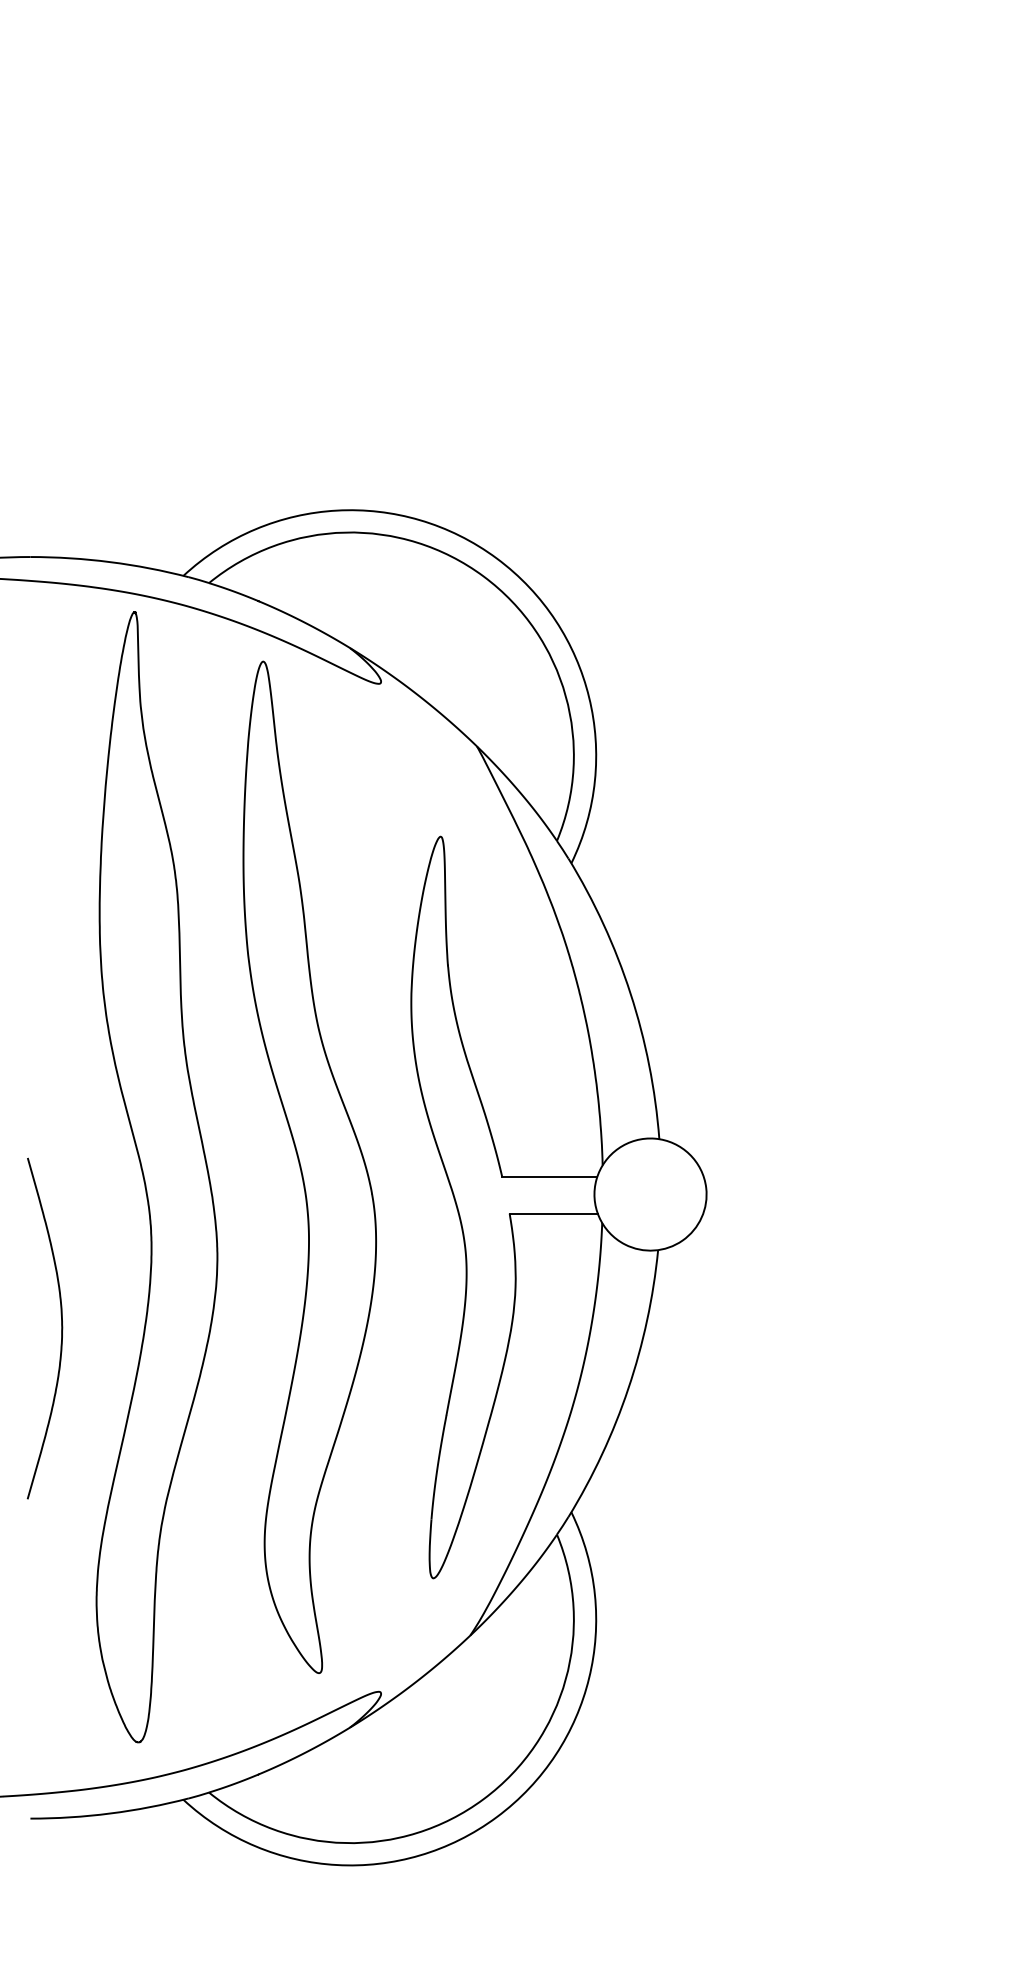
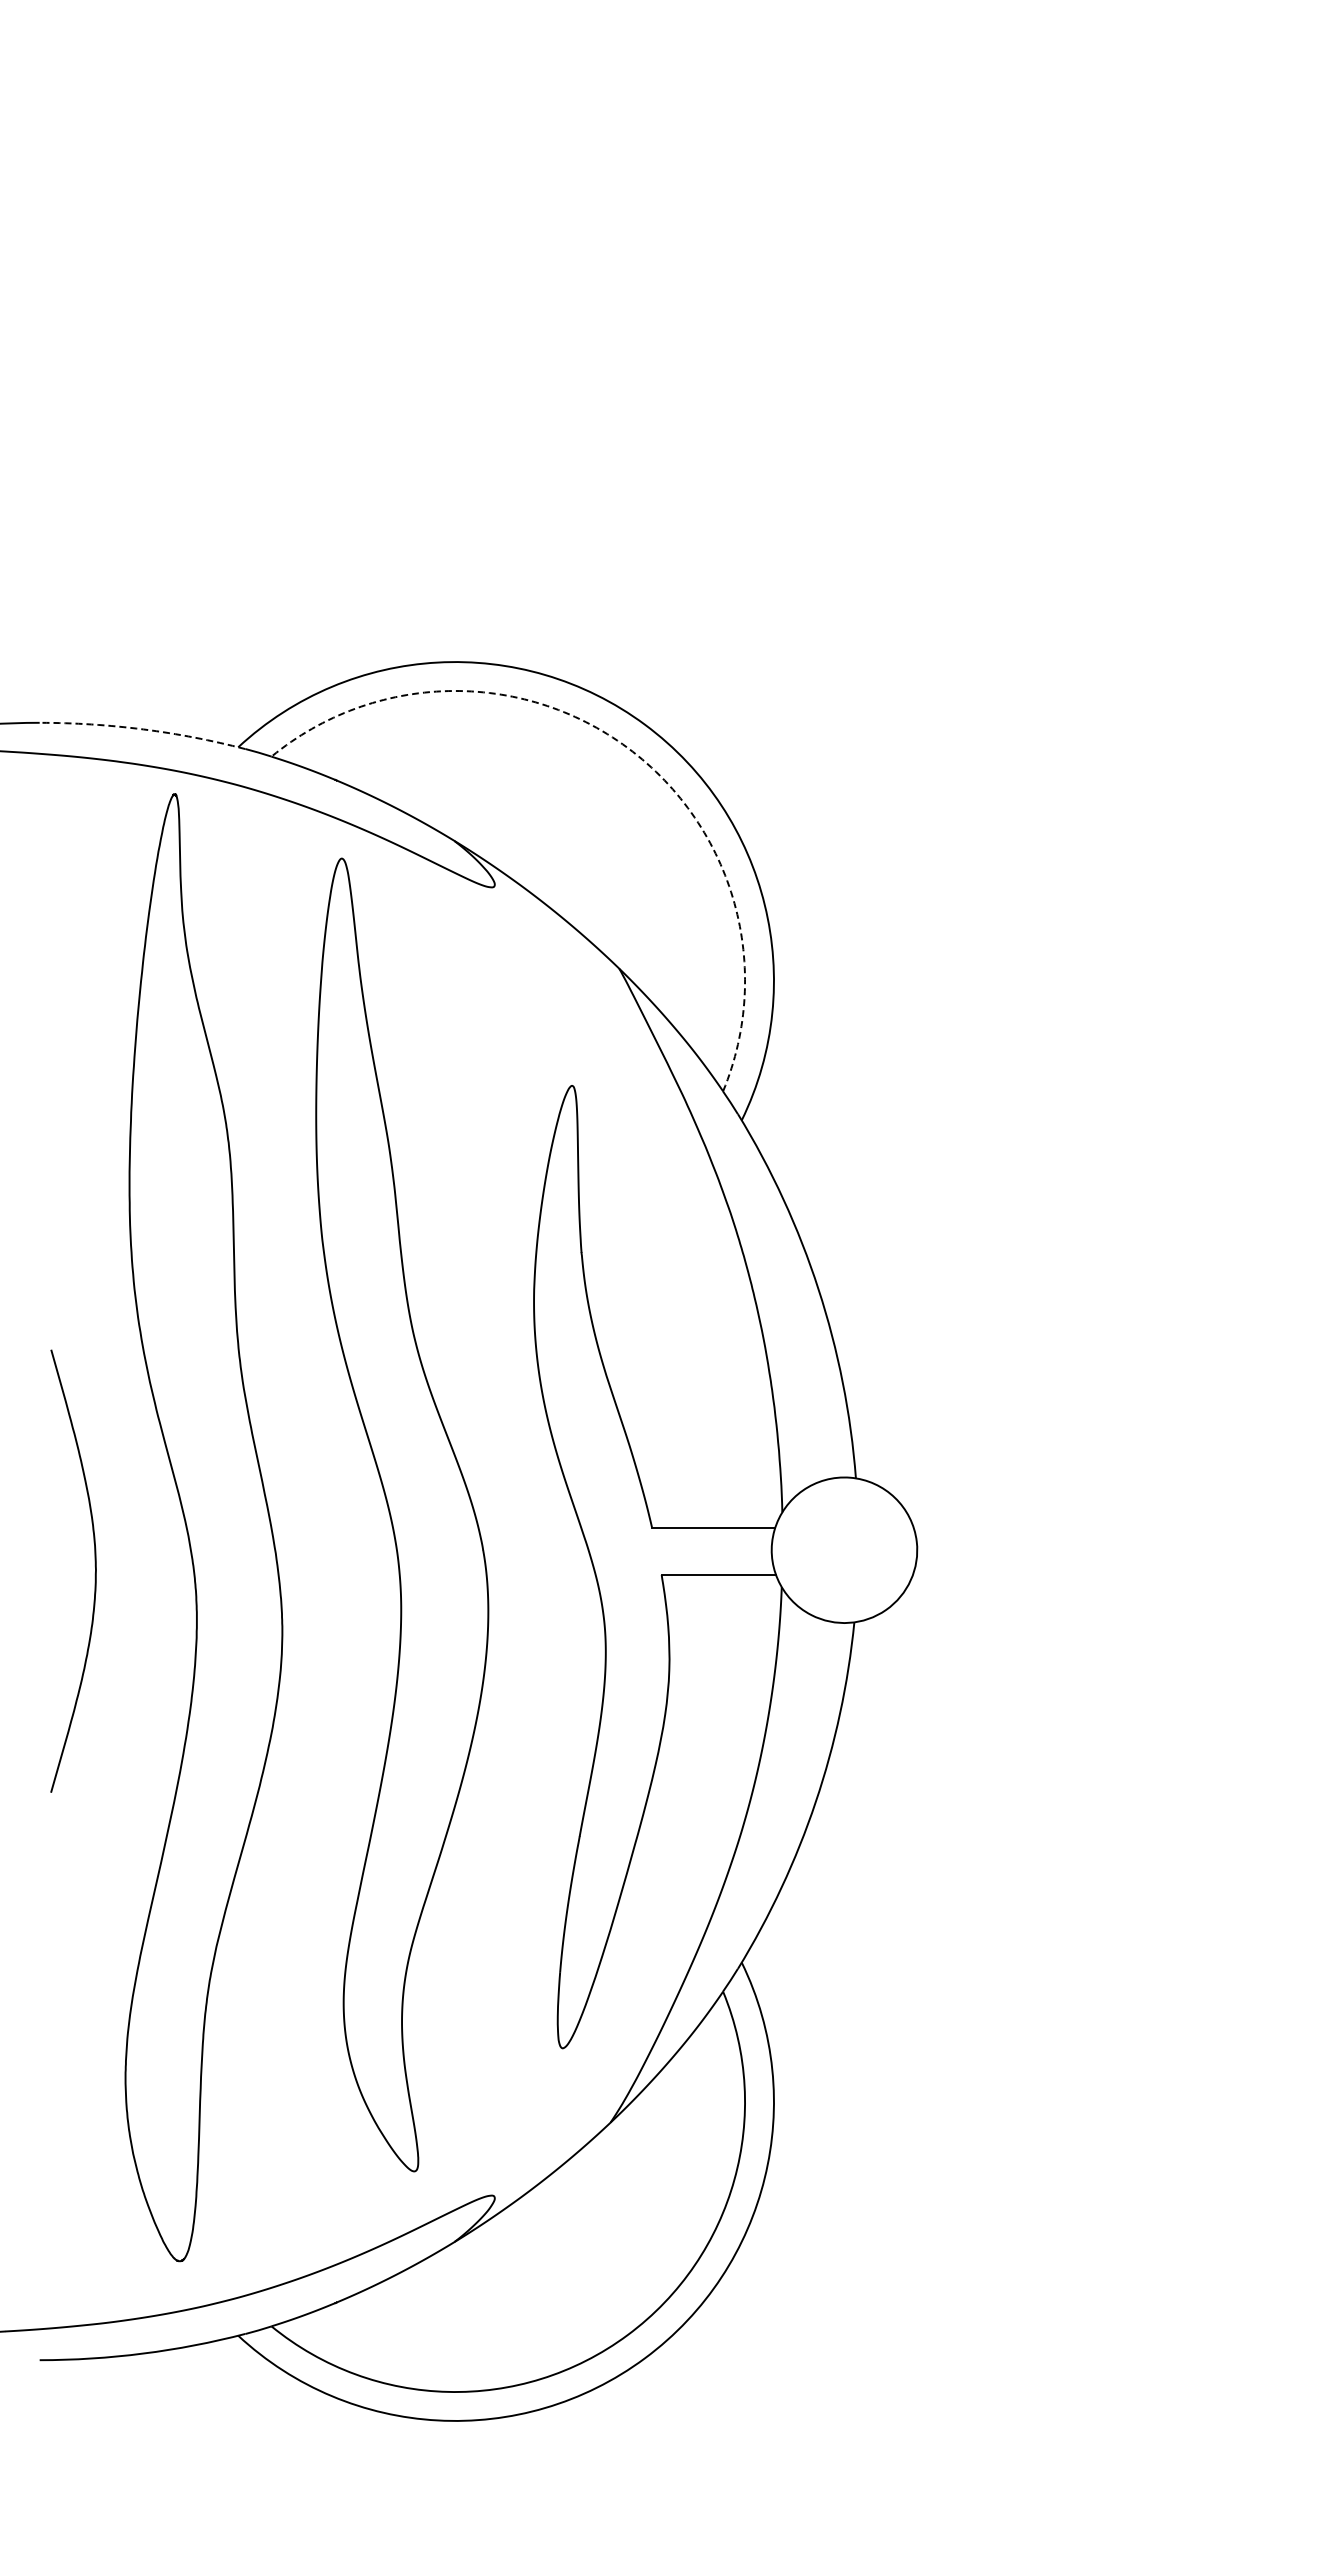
arc: (110, 562) -> (143, 729), solid -> dashed
arc: (483, 576) -> (627, 747), solid -> dashed
curve: (61, 1324) -> (94, 1566), moved

